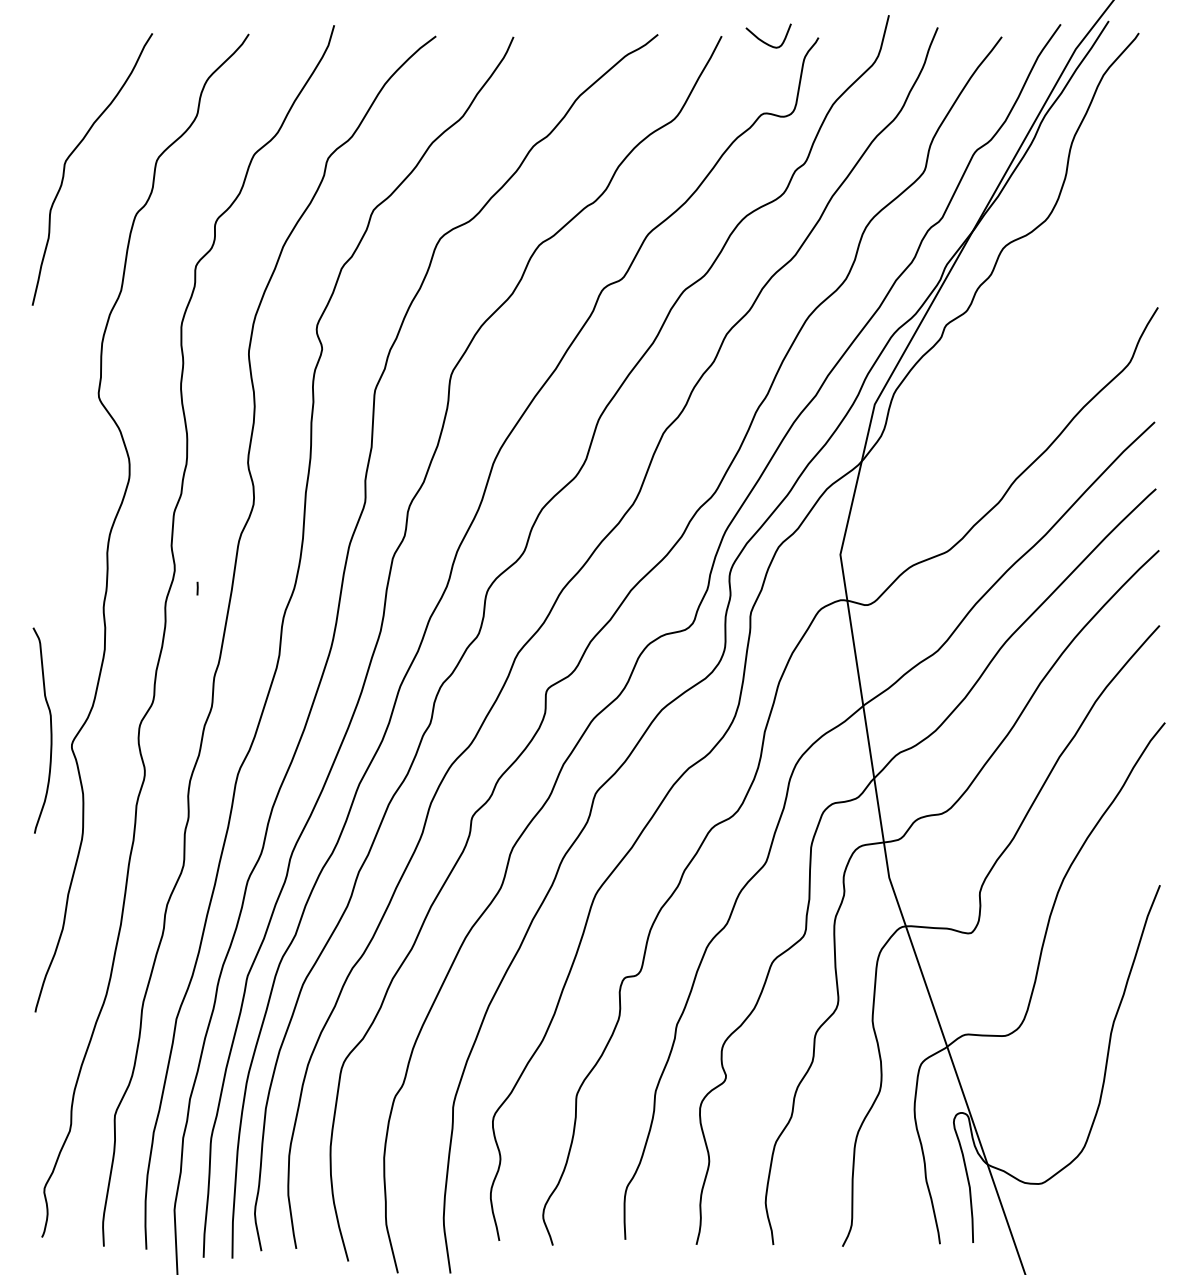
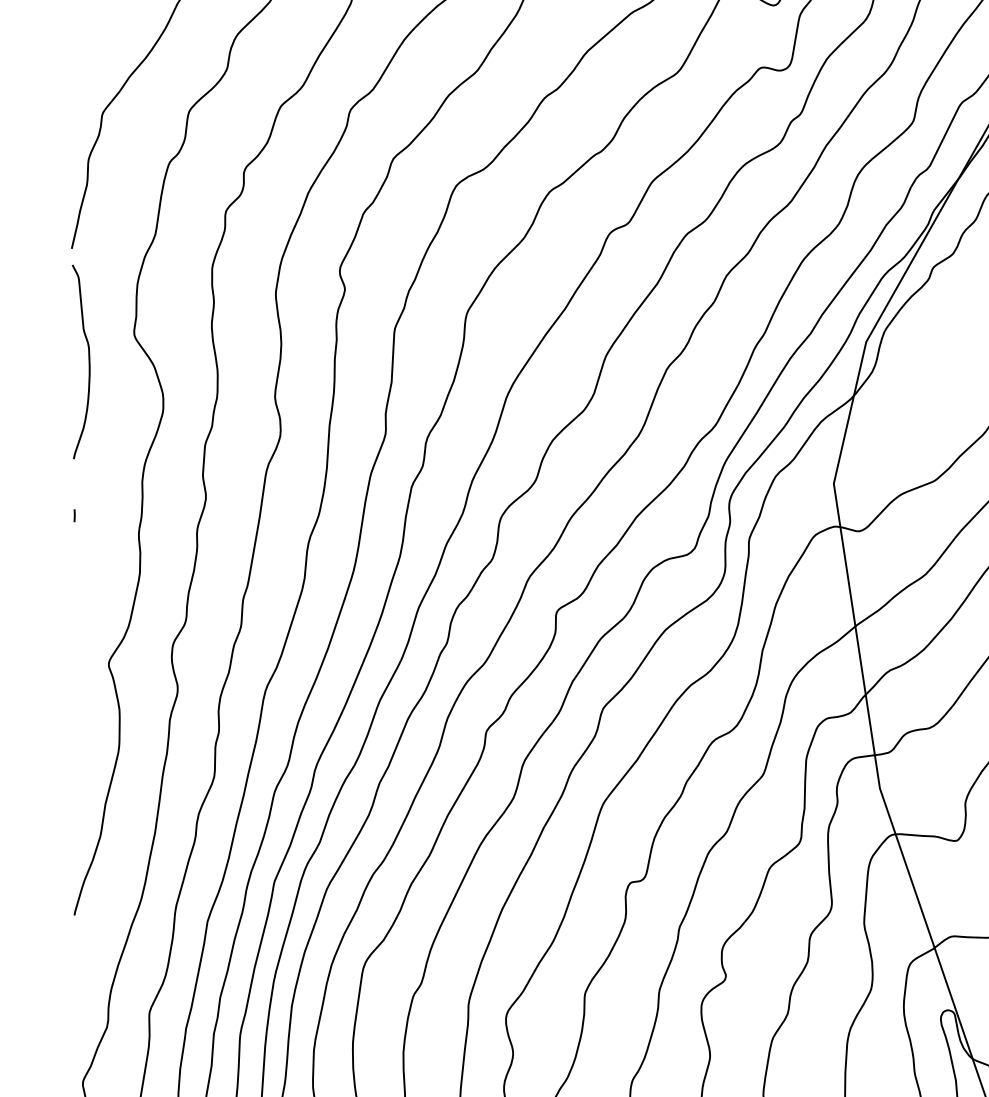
line: (197, 588) -> (74, 515), moved
curve: (50, 730) -> (88, 361), moved

